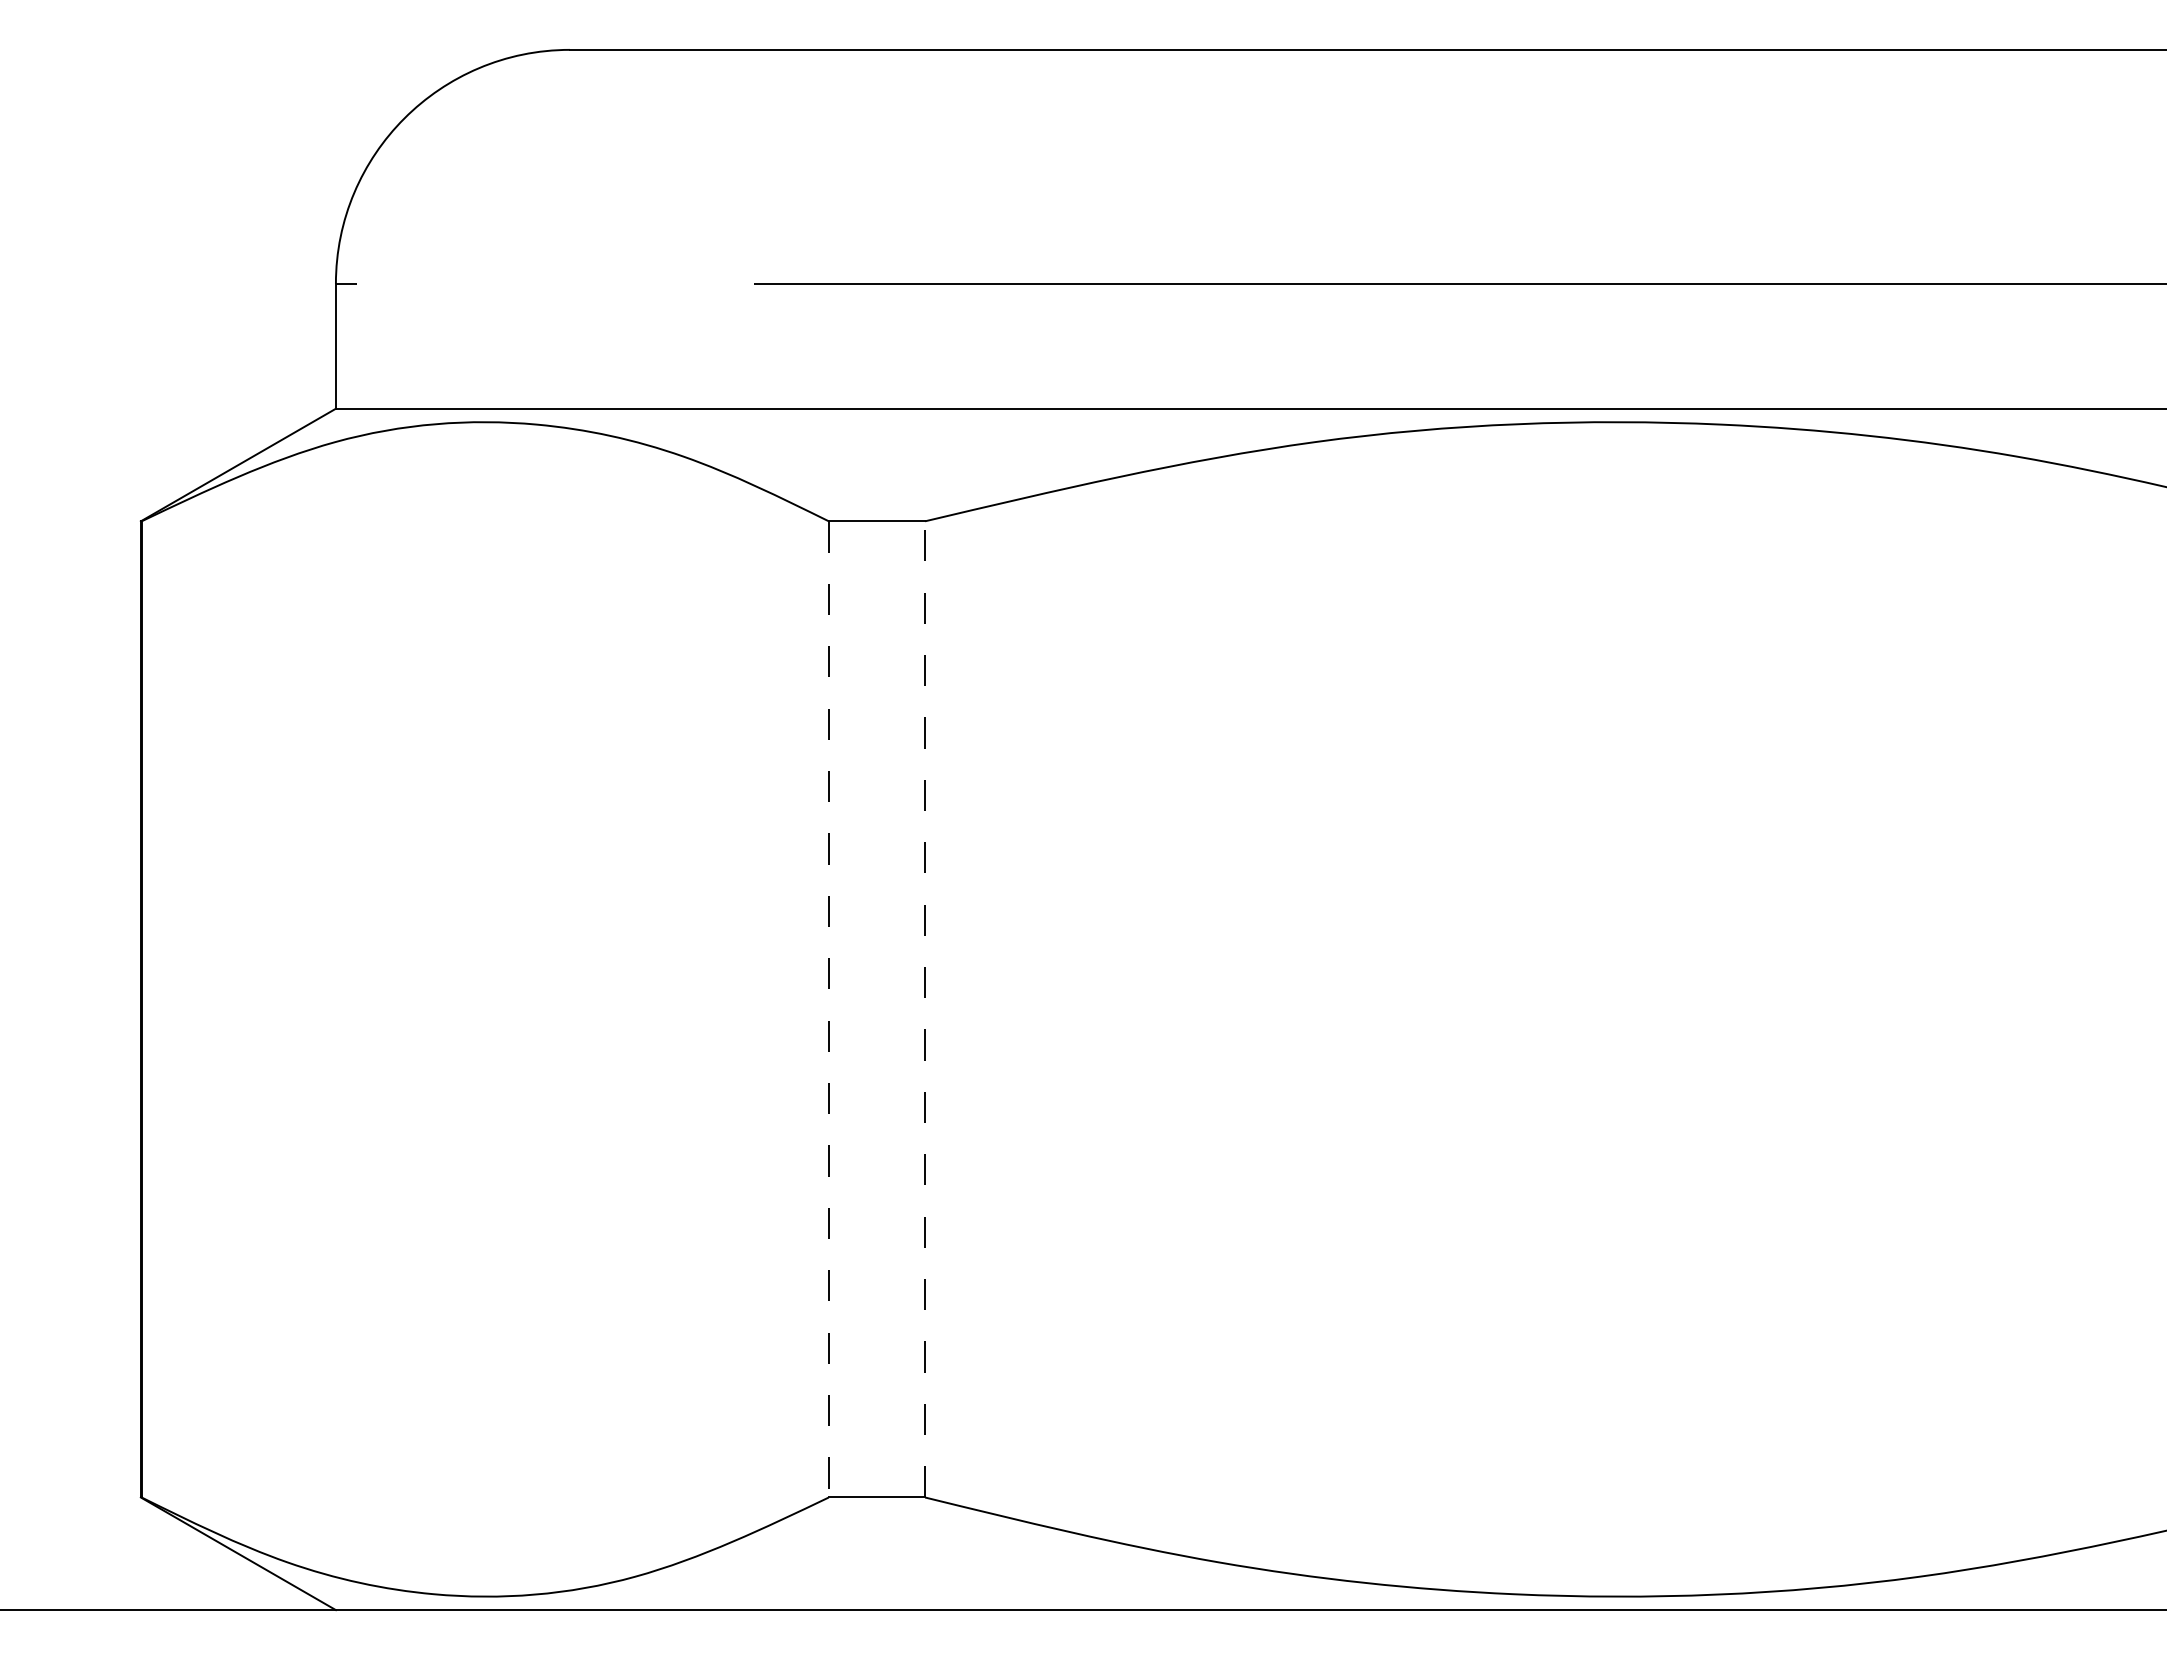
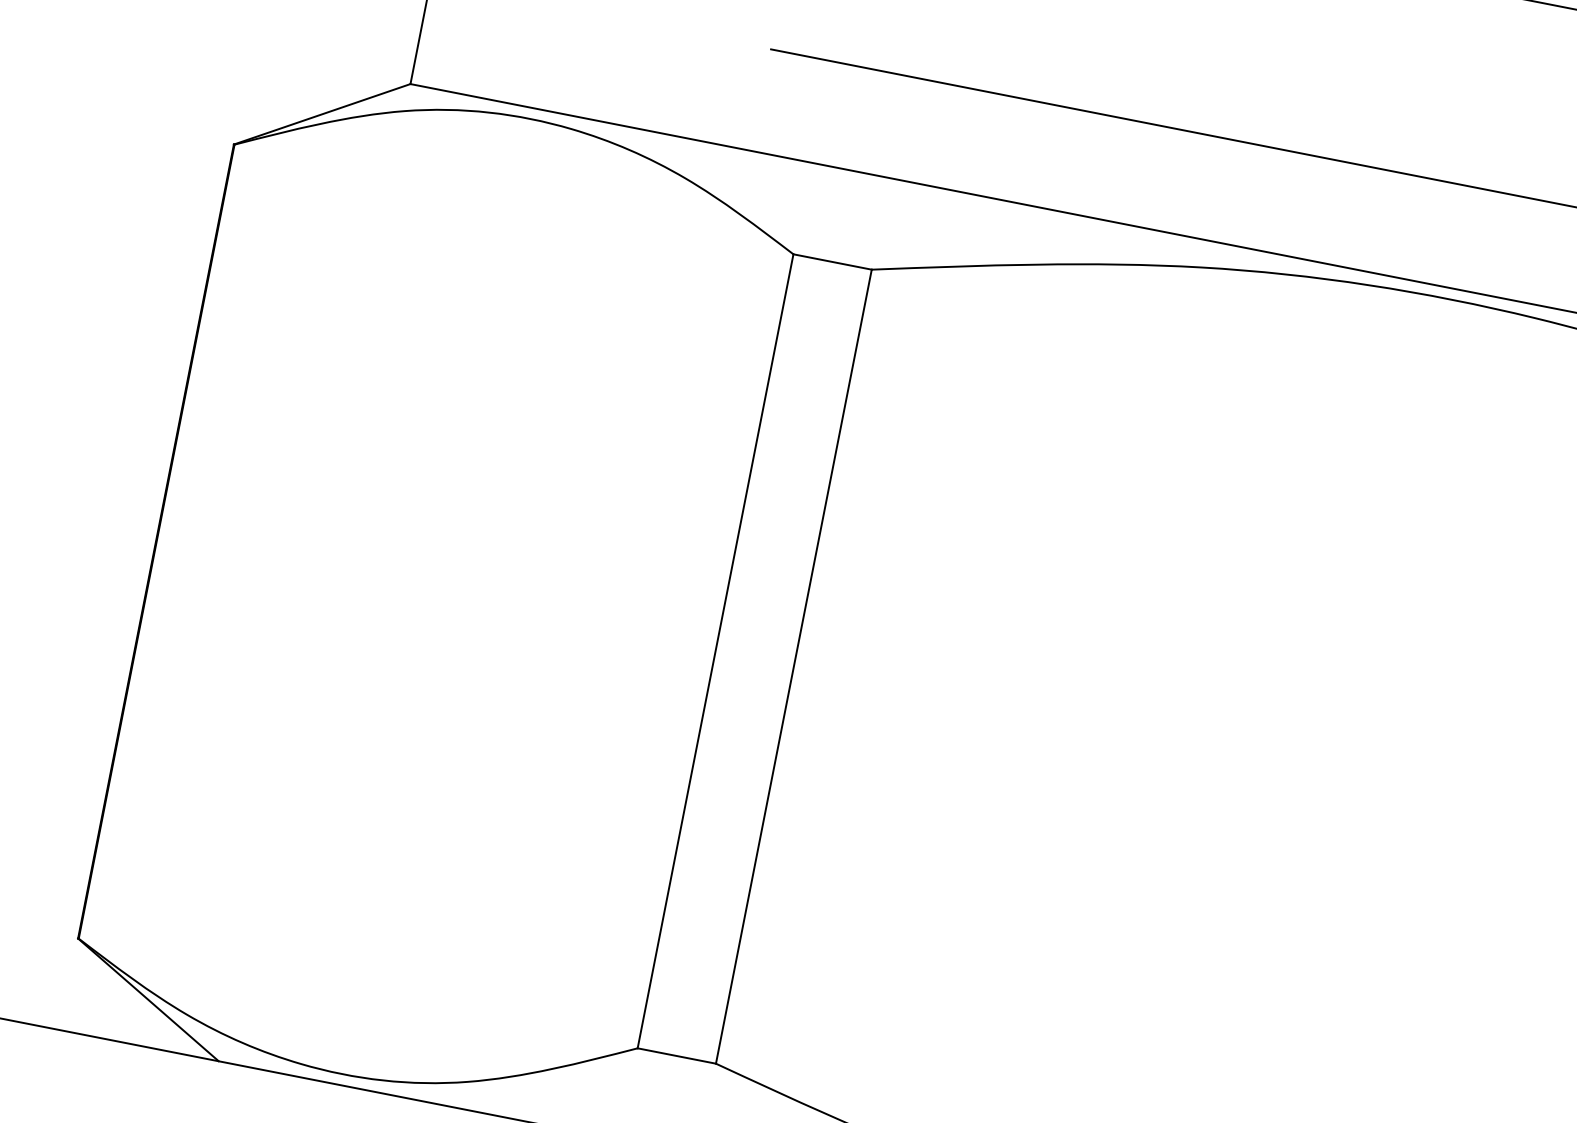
line: (925, 1008) -> (794, 666), dashed -> solid
line: (828, 1009) -> (715, 651), dashed -> solid

